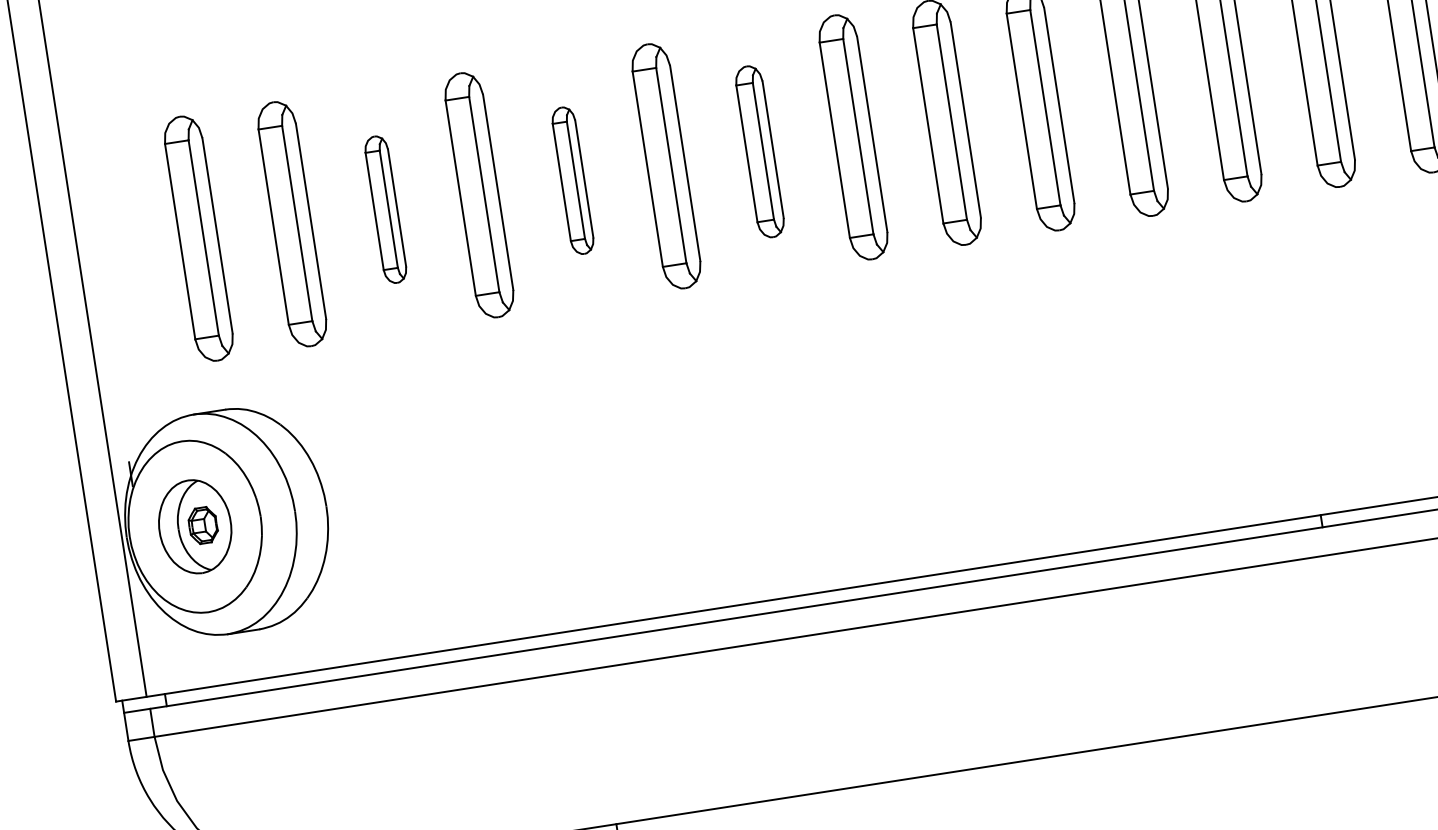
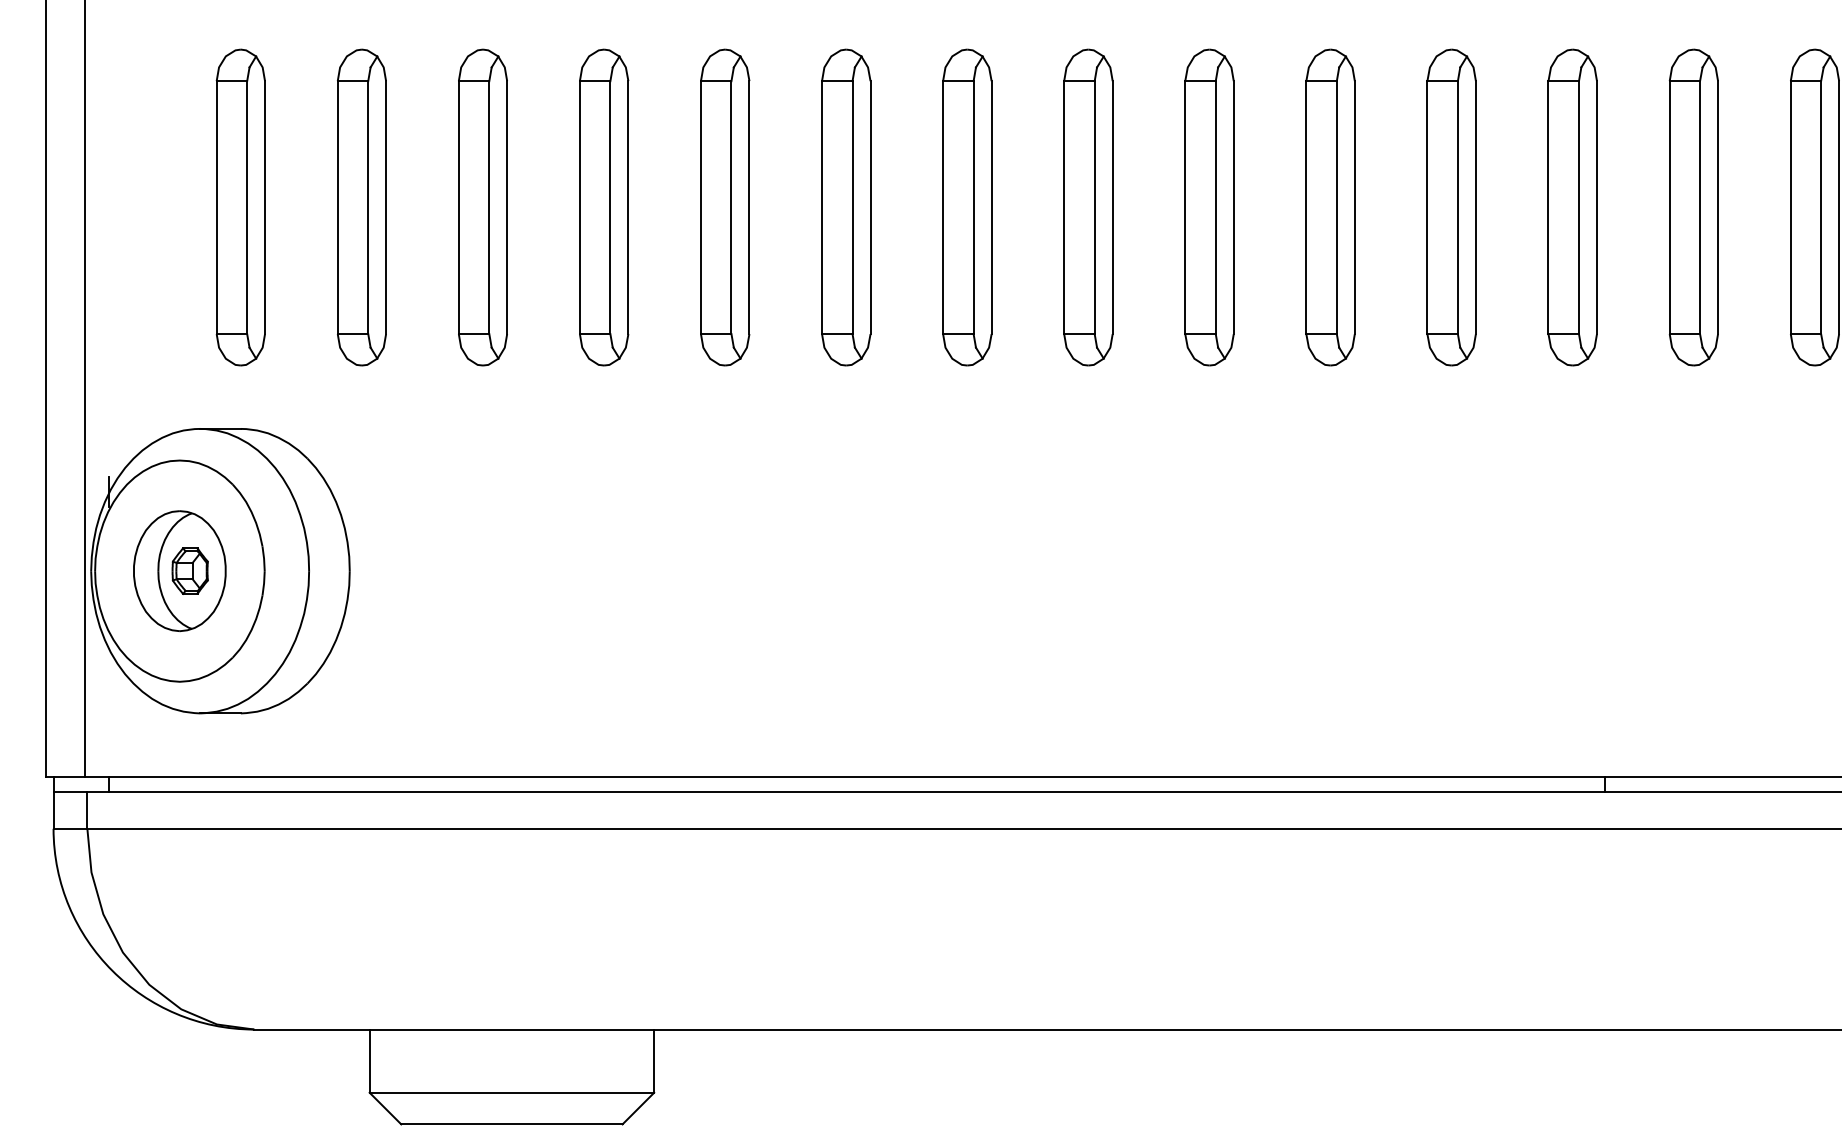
part: (760, 151) -> (967, 207), size x1.43
part: (573, 180) -> (725, 207), size x1.67
part: (385, 209) -> (482, 207), size x1.67

